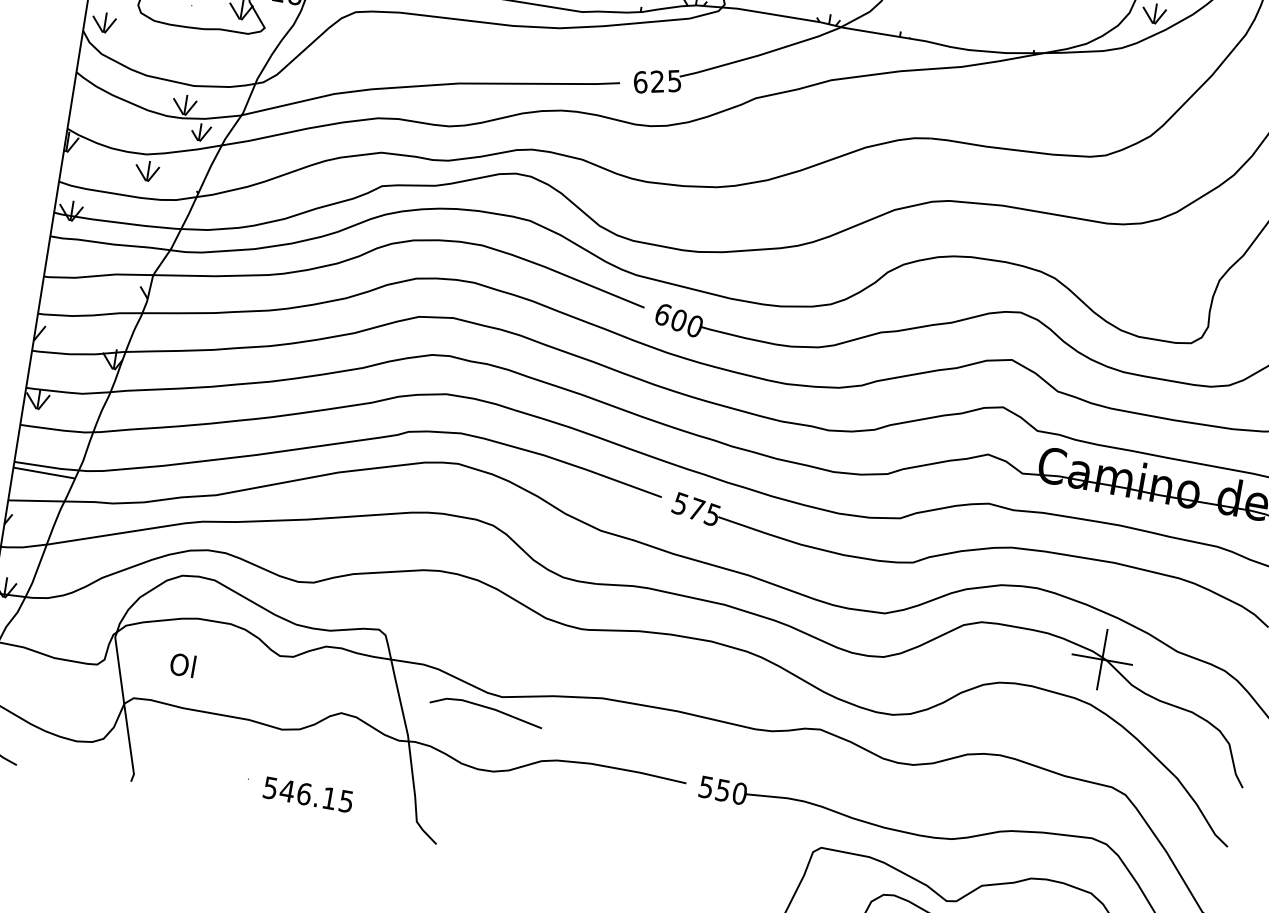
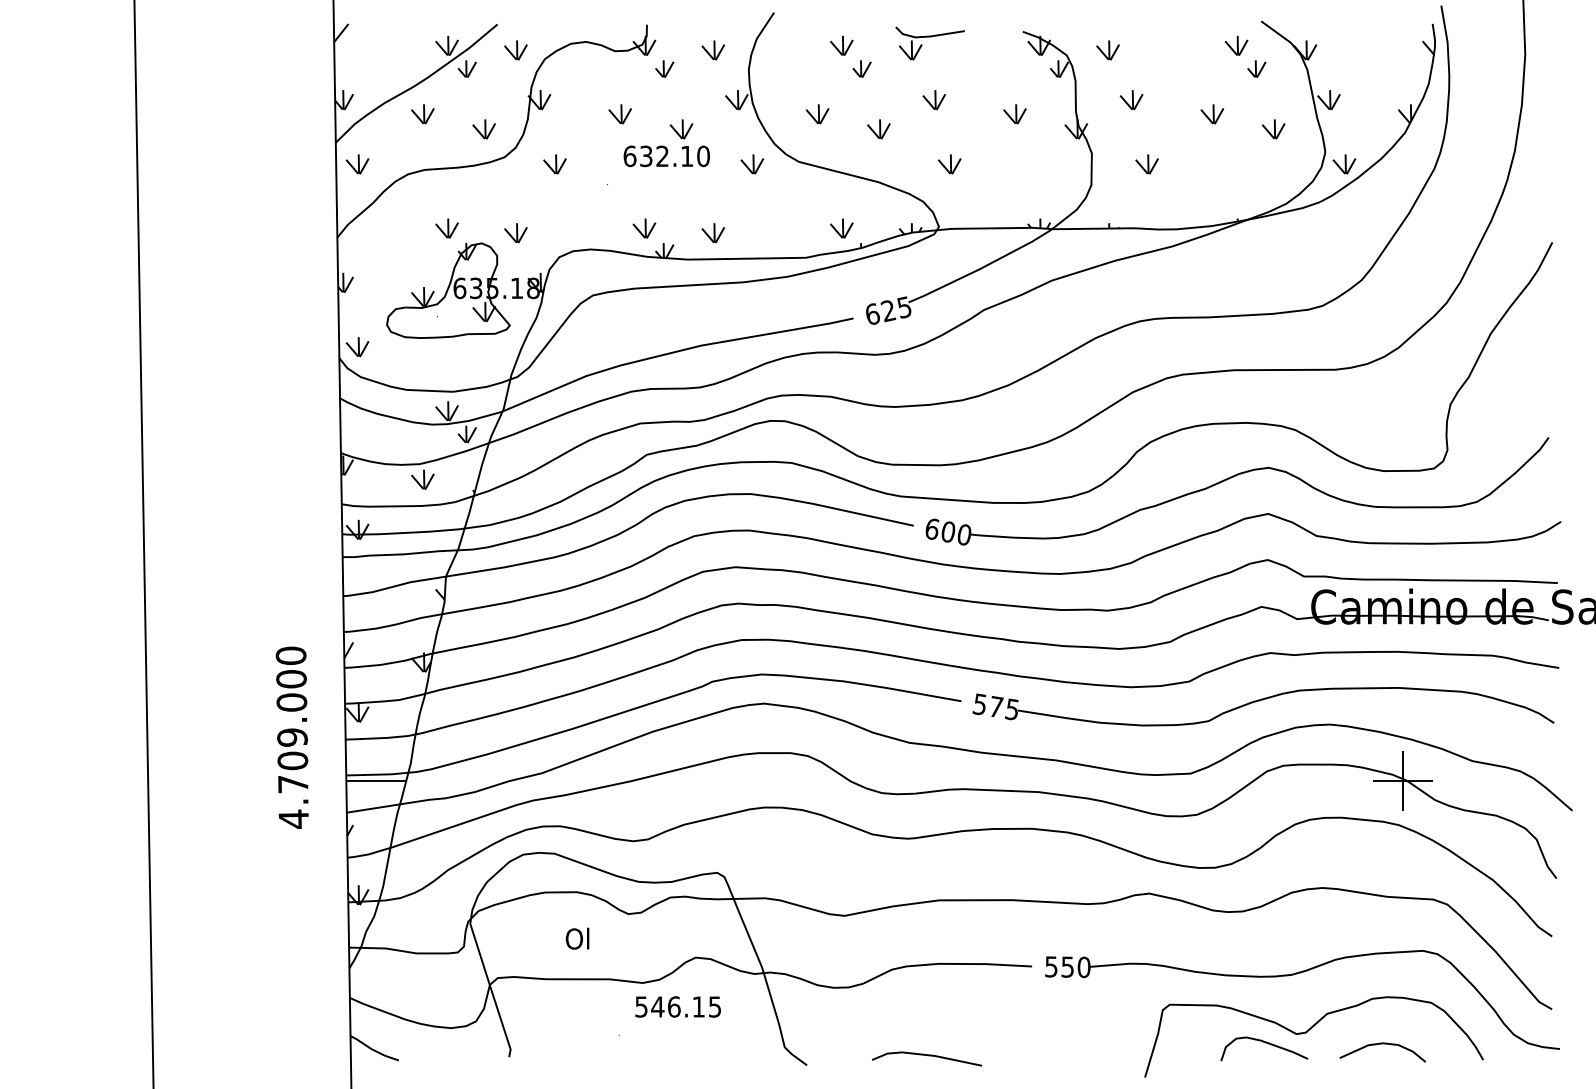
text: (182, 664) -> (577, 938), moved
line: (487, 708) -> (927, 1056), moved
text: (307, 794) -> (677, 1006), moved

